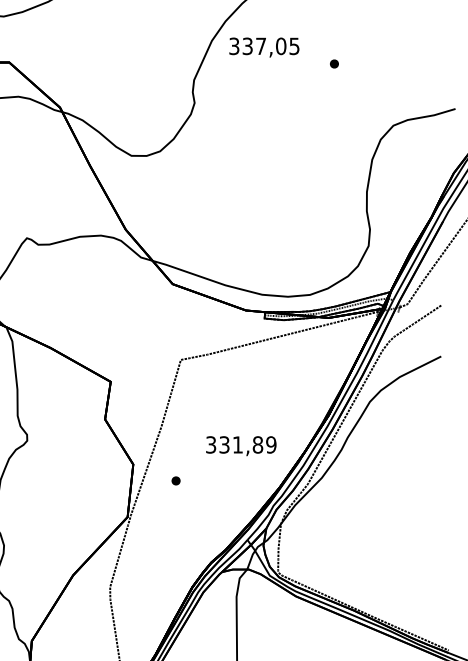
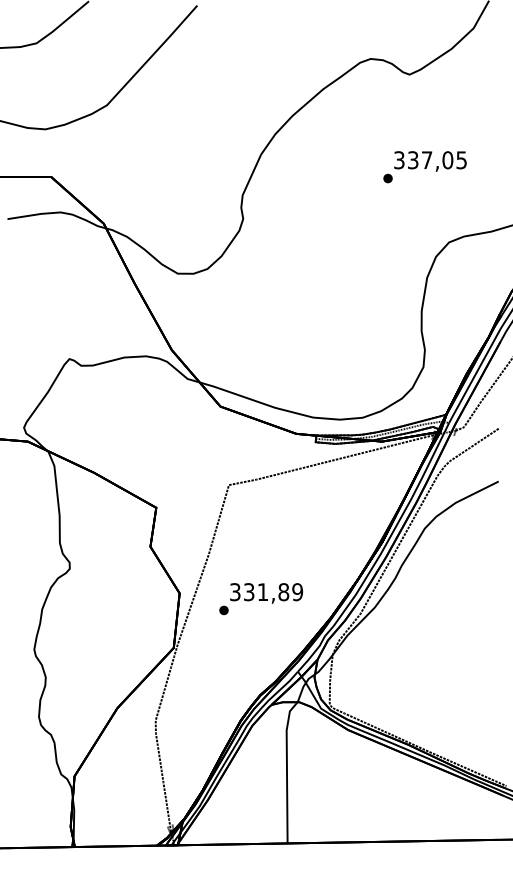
text: (264, 47) -> (430, 161), moved
text: (241, 446) -> (266, 593), moved

